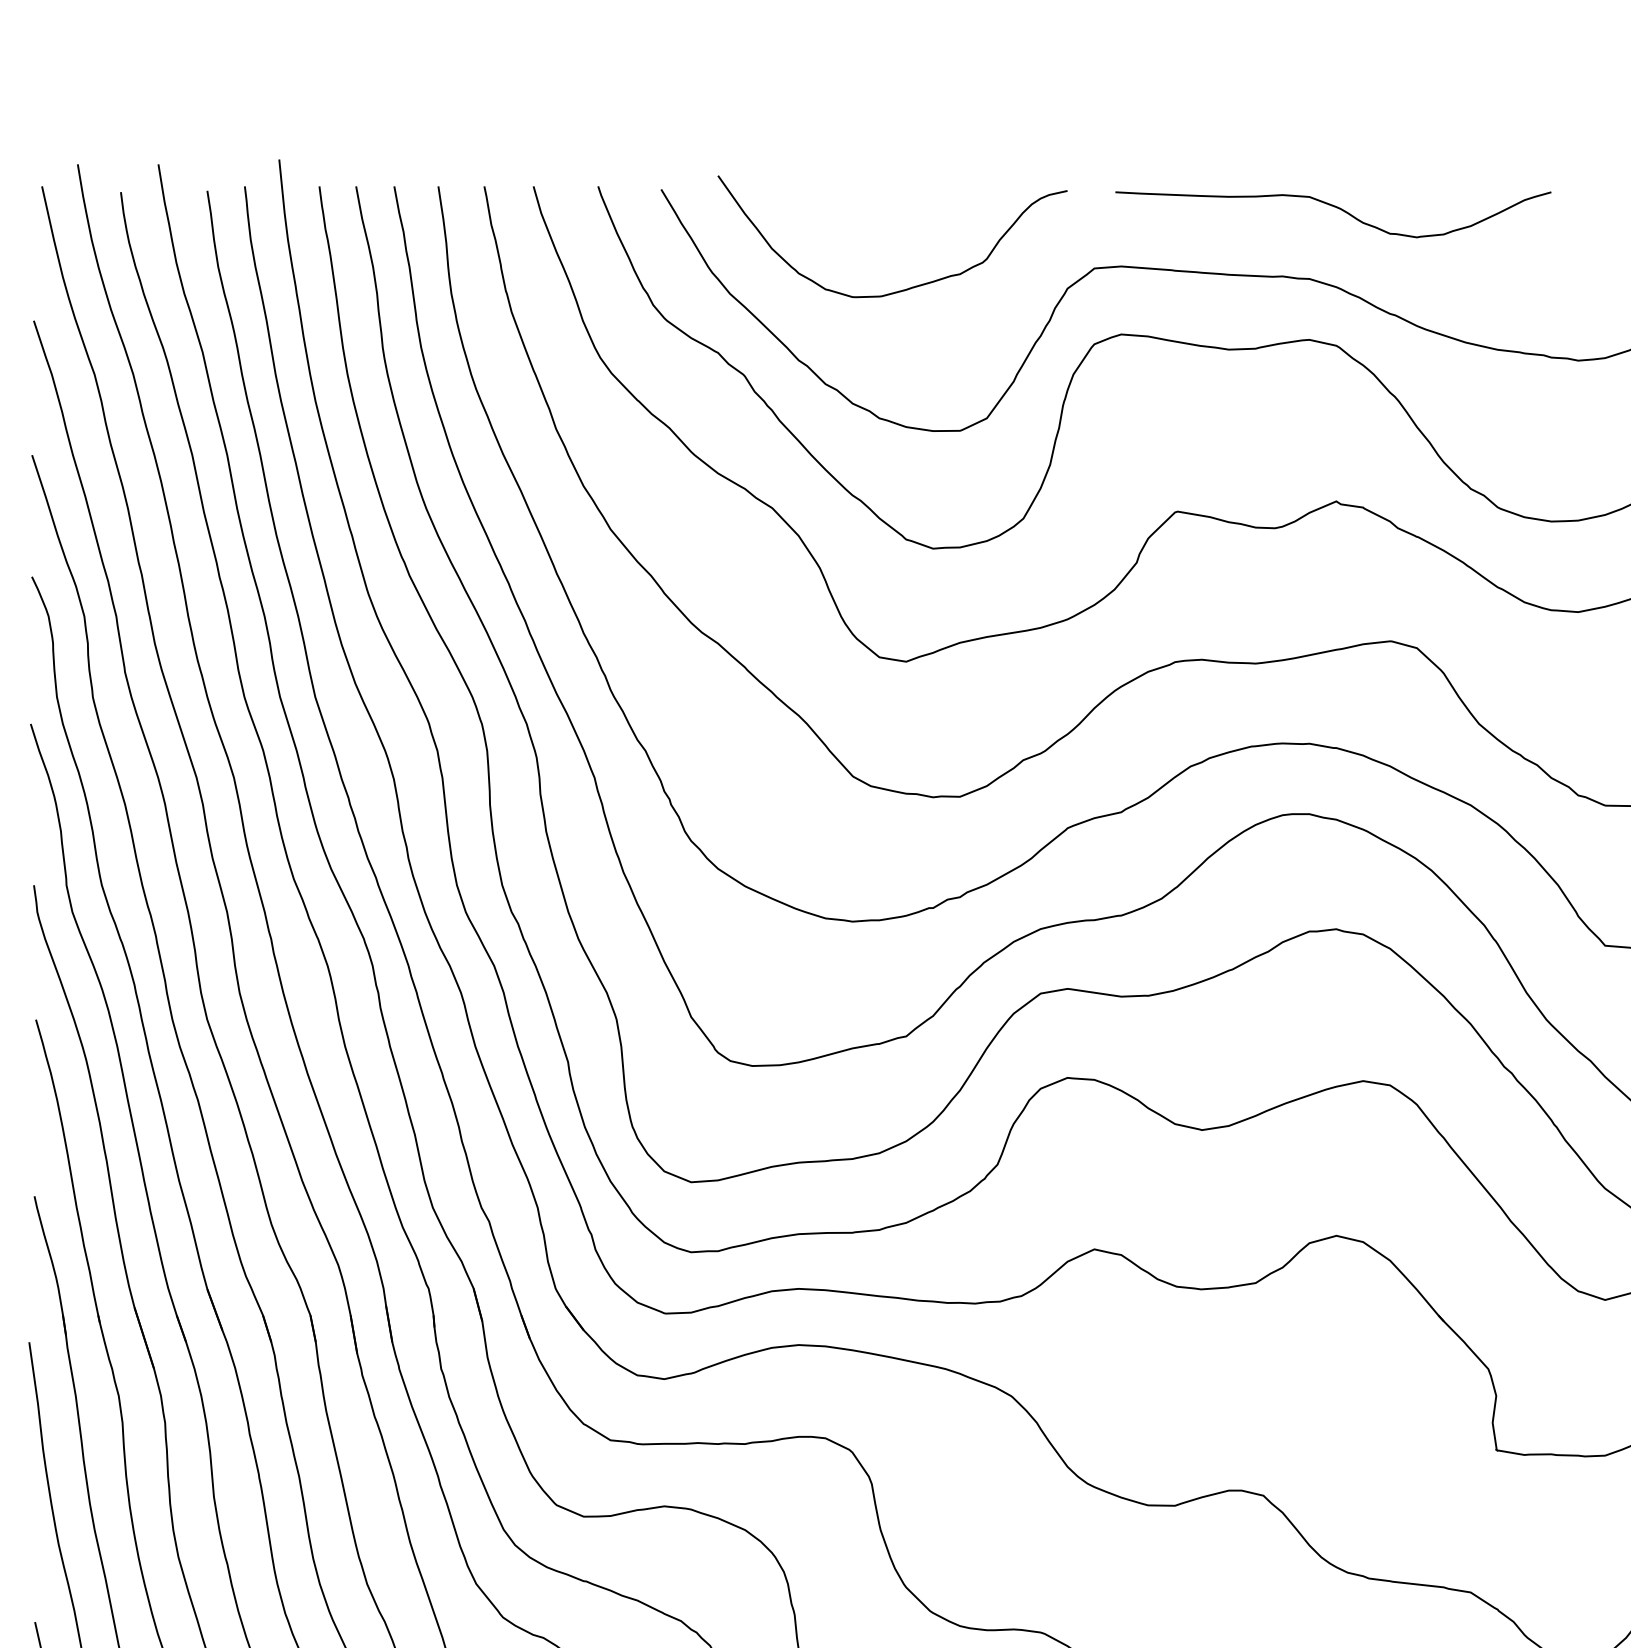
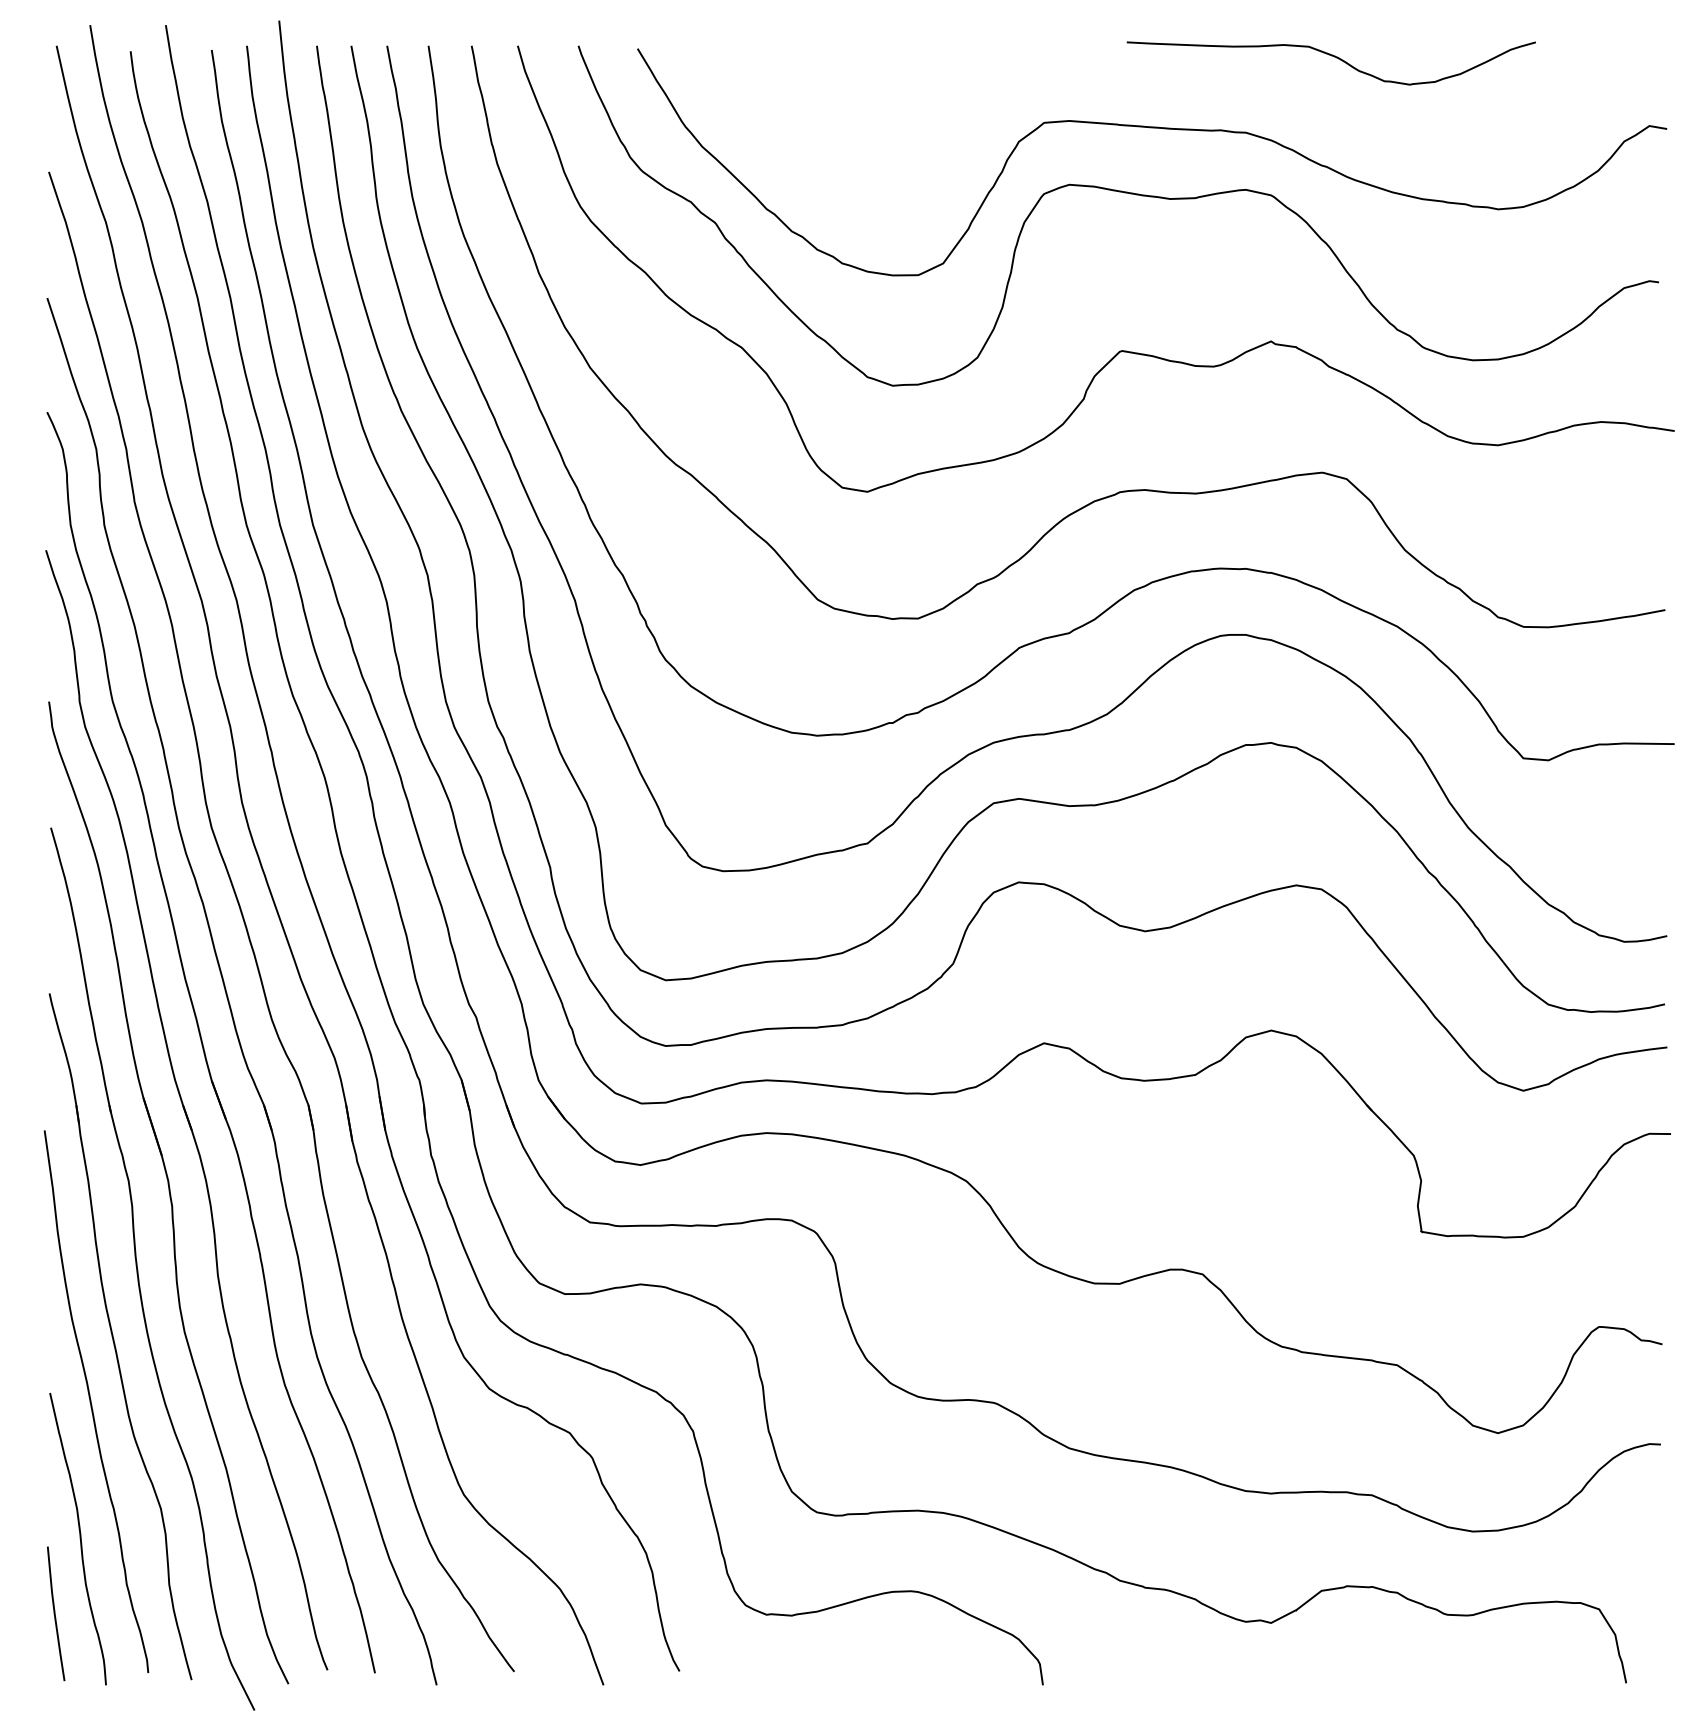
curve: (1333, 207) -> (1331, 56), moved
curve: (909, 287) -> (870, 140), removed

